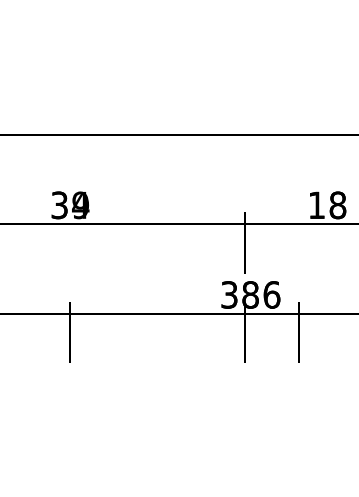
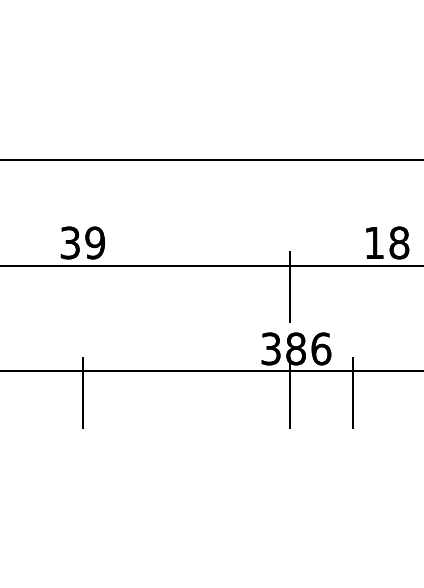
text: (80, 204) -> (94, 242), 34 -> 39

